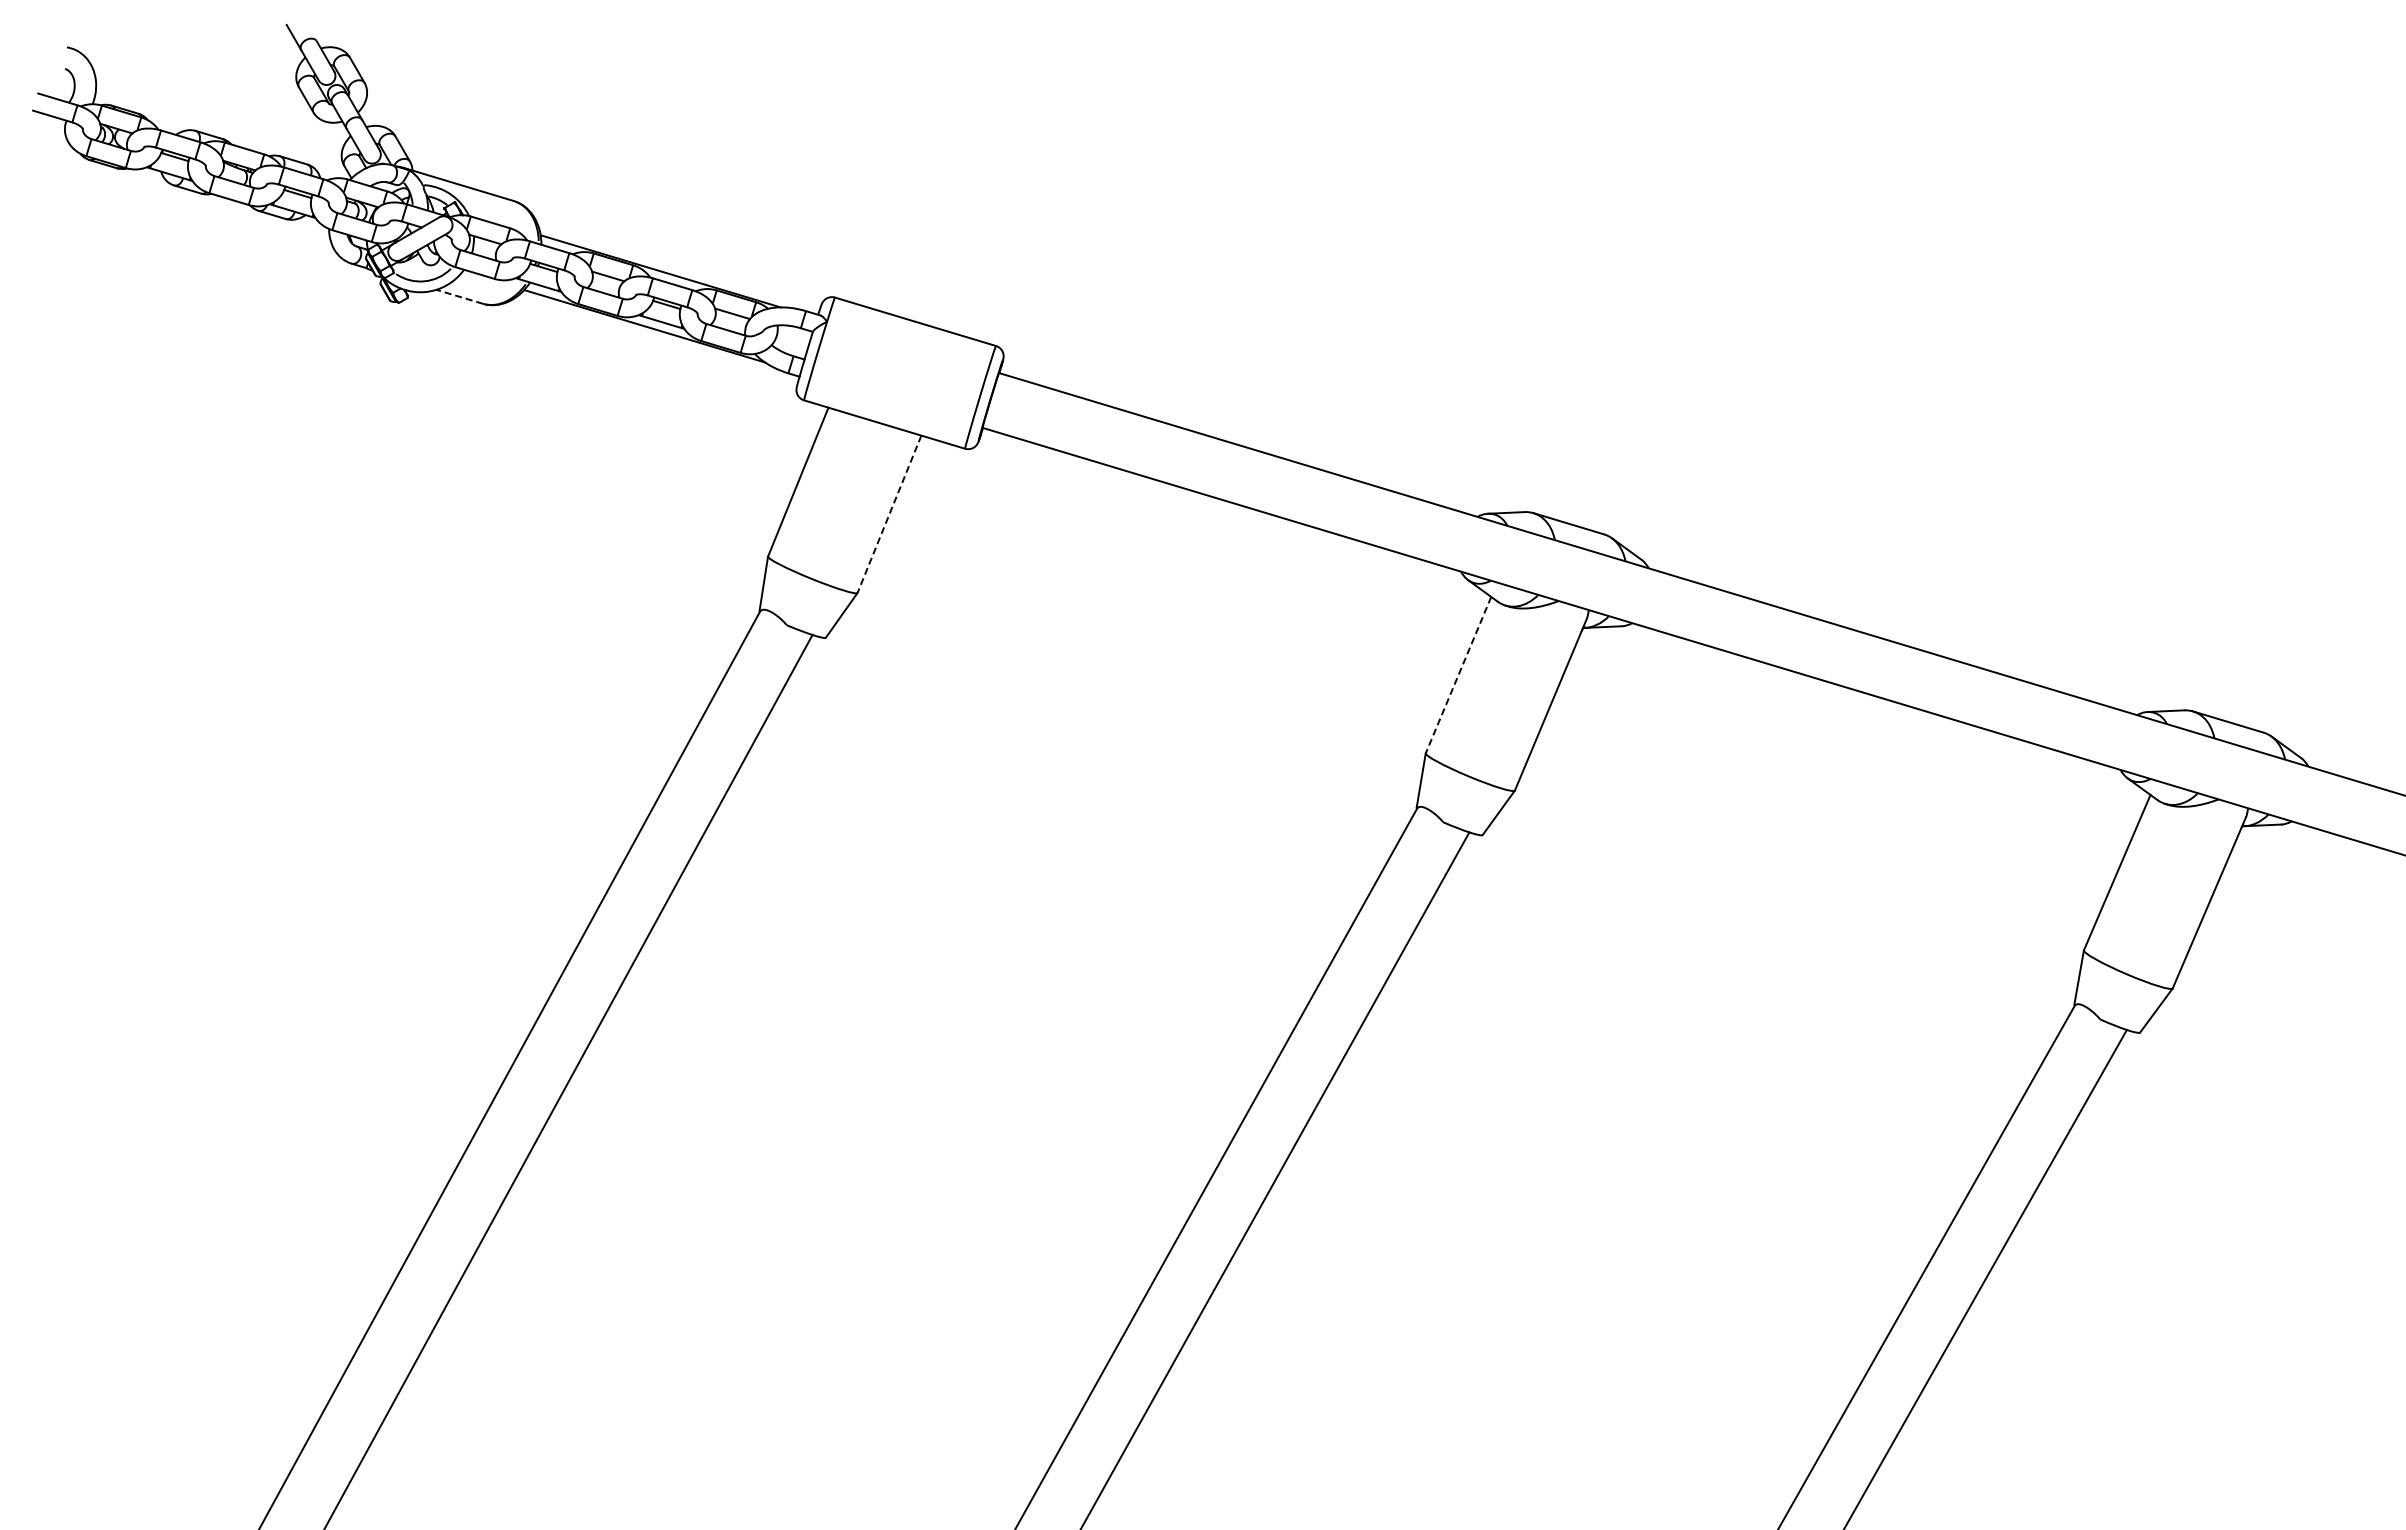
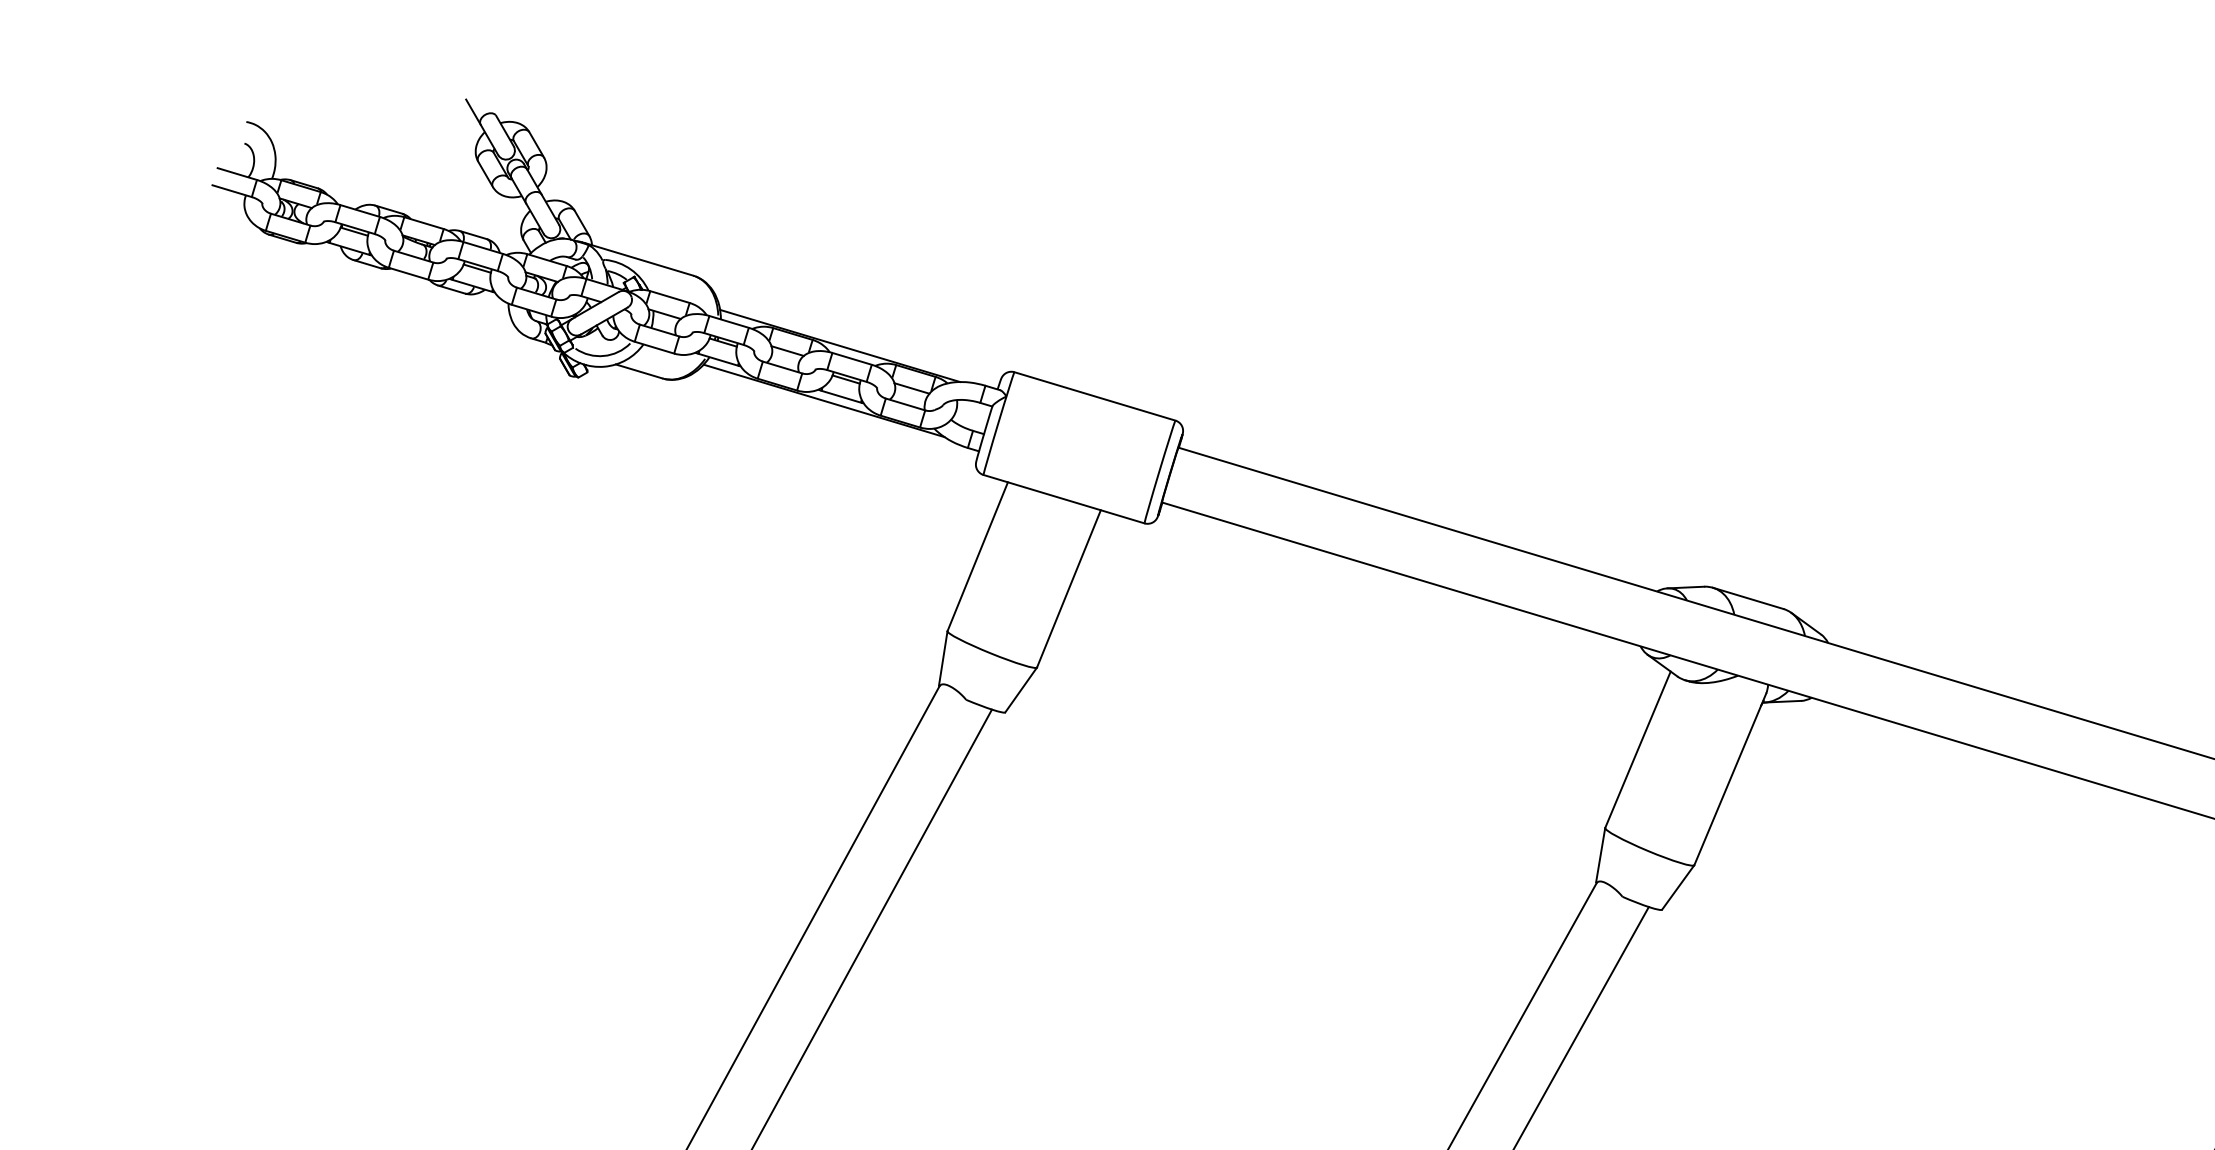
line: (459, 296) -> (638, 371), dashed -> solid
line: (889, 514) -> (1068, 589), dashed -> solid
line: (1458, 675) -> (1637, 750), dashed -> solid

